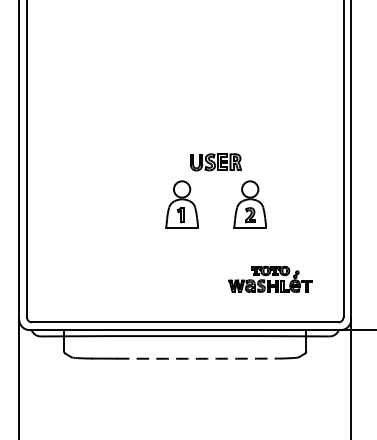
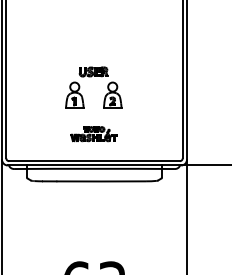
part: (212, 172) -> (91, 77), moved
part: (269, 279) -> (93, 134), moved
arc: (197, 358) -> (101, 181), dashed -> solid

